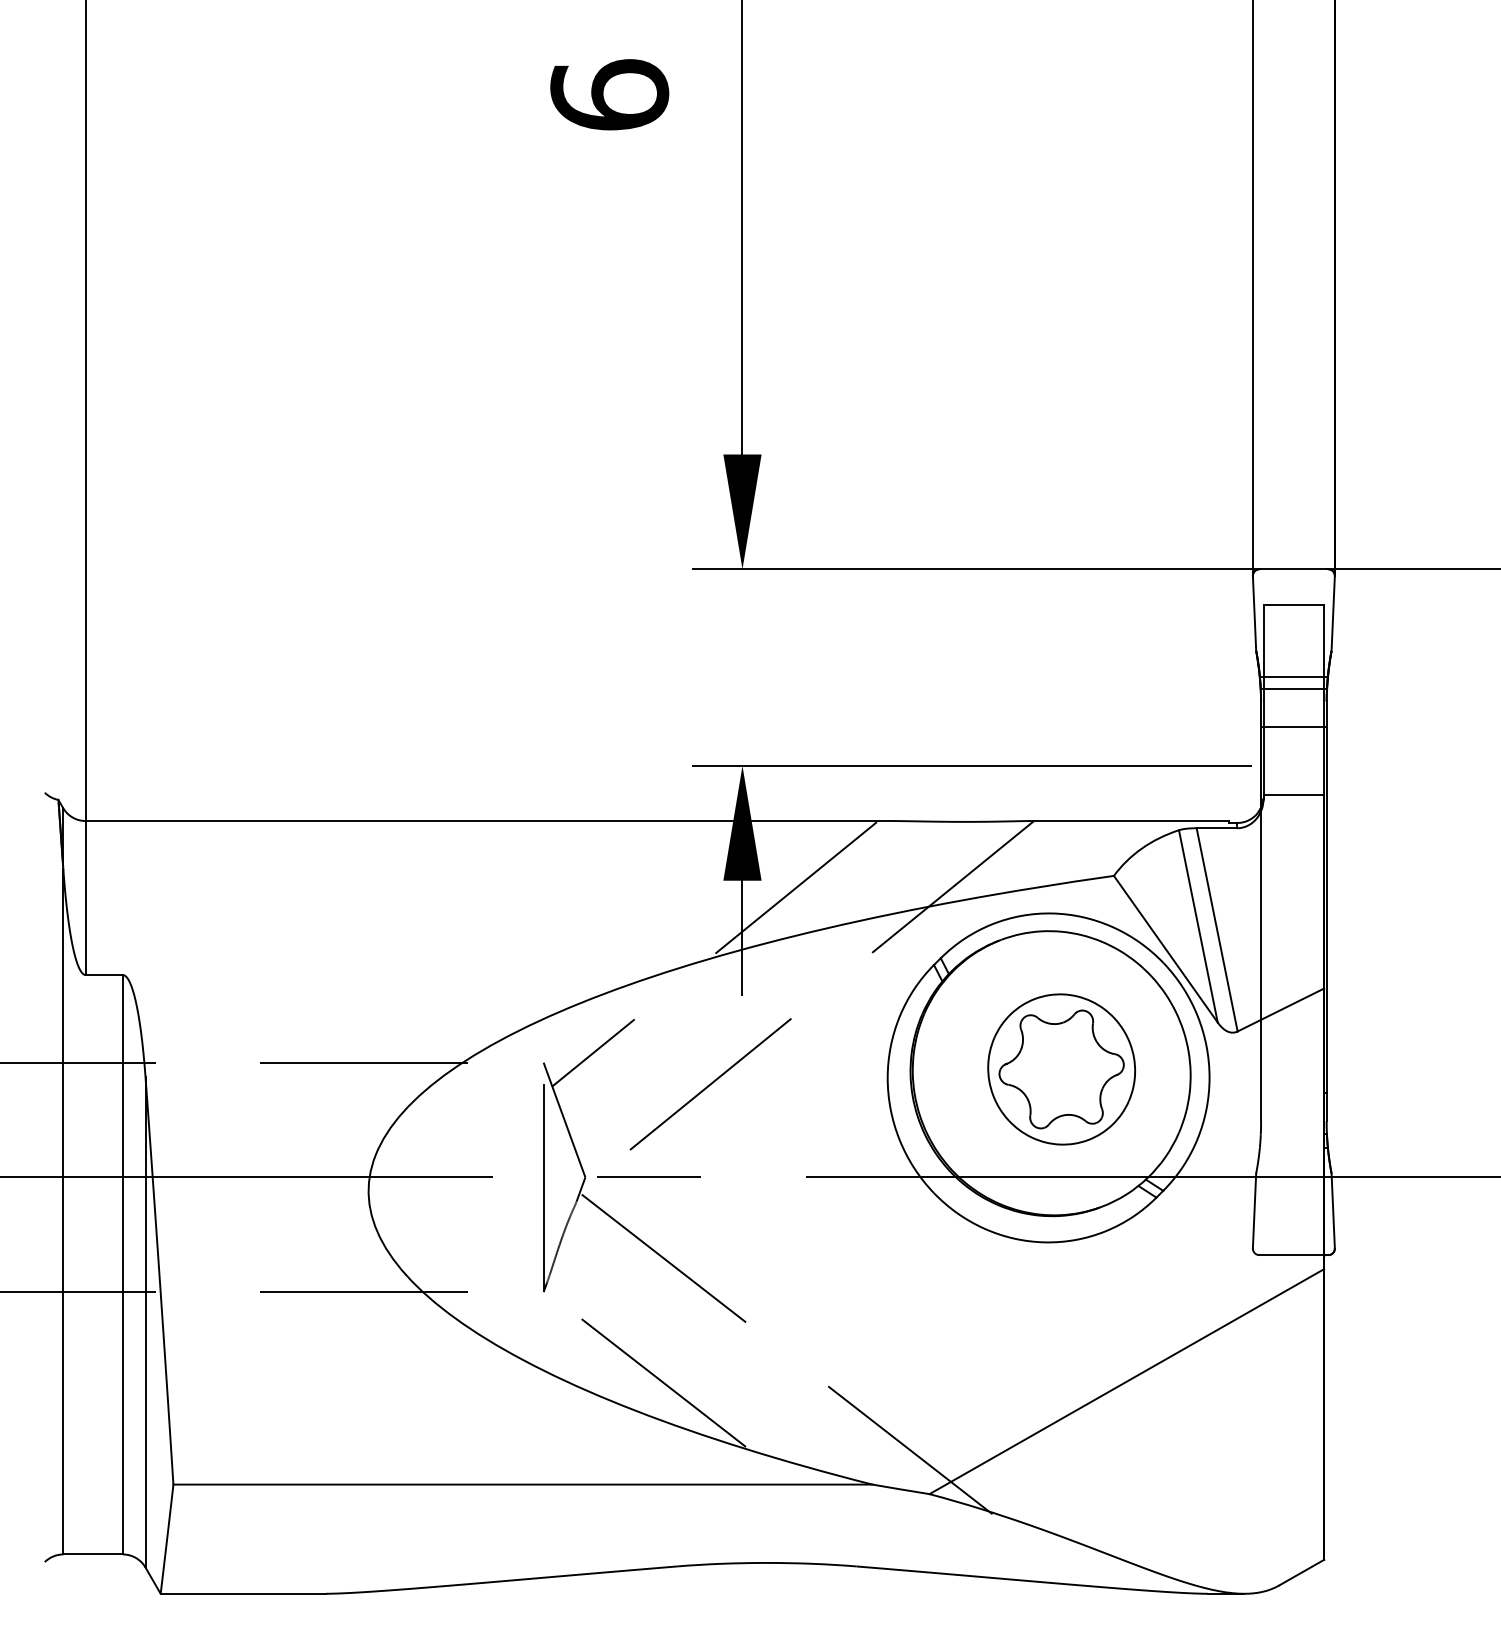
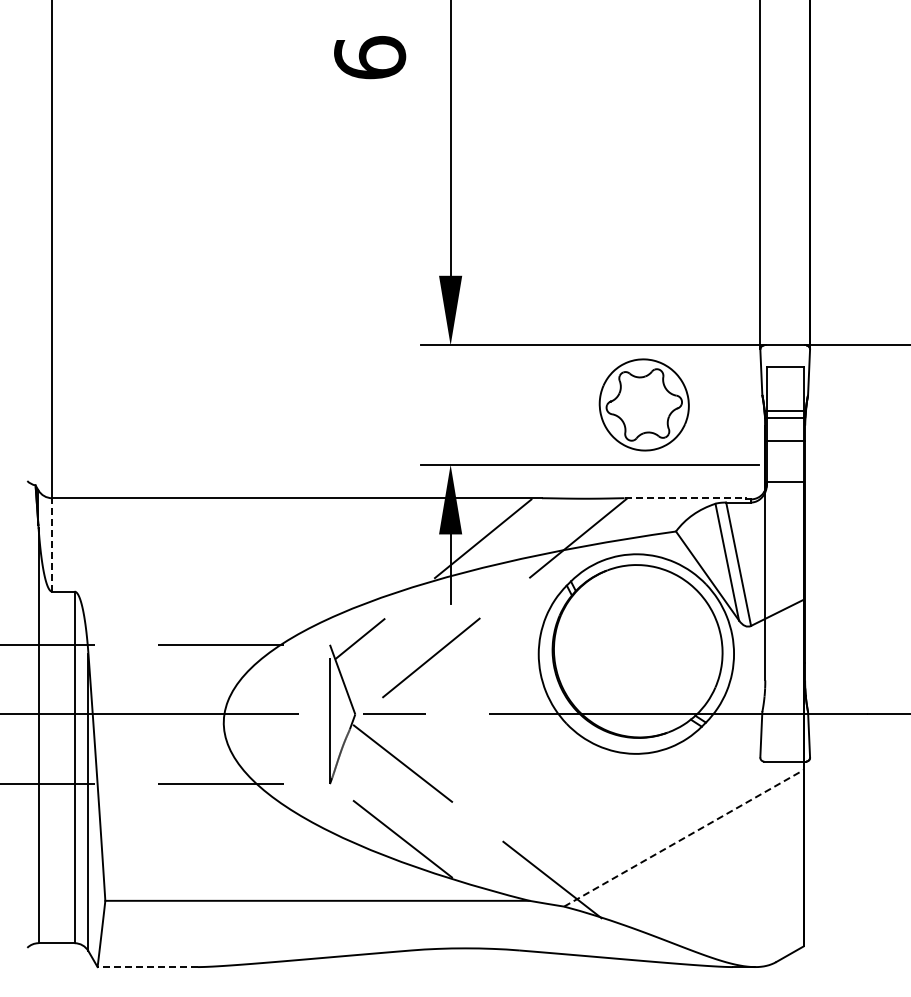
line: (1129, 821) -> (685, 498), solid -> dashed
line: (86, 897) -> (52, 544), solid -> dashed
part: (1060, 1068) -> (643, 404), moved
line: (1126, 1381) -> (683, 838), solid -> dashed
line: (242, 1594) -> (147, 967), solid -> dashed

